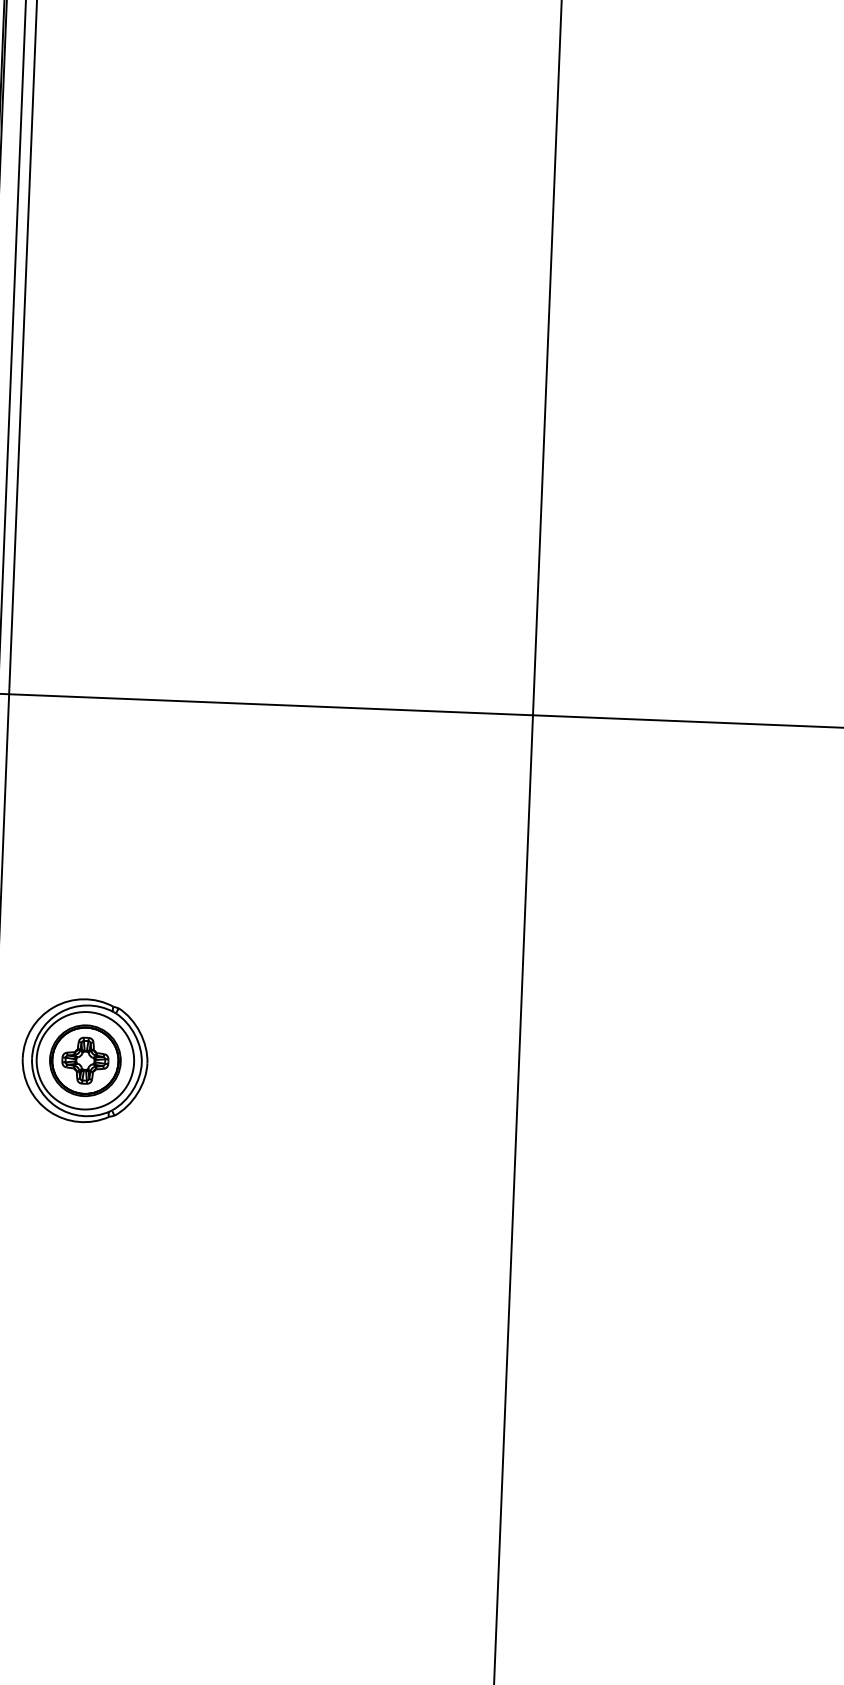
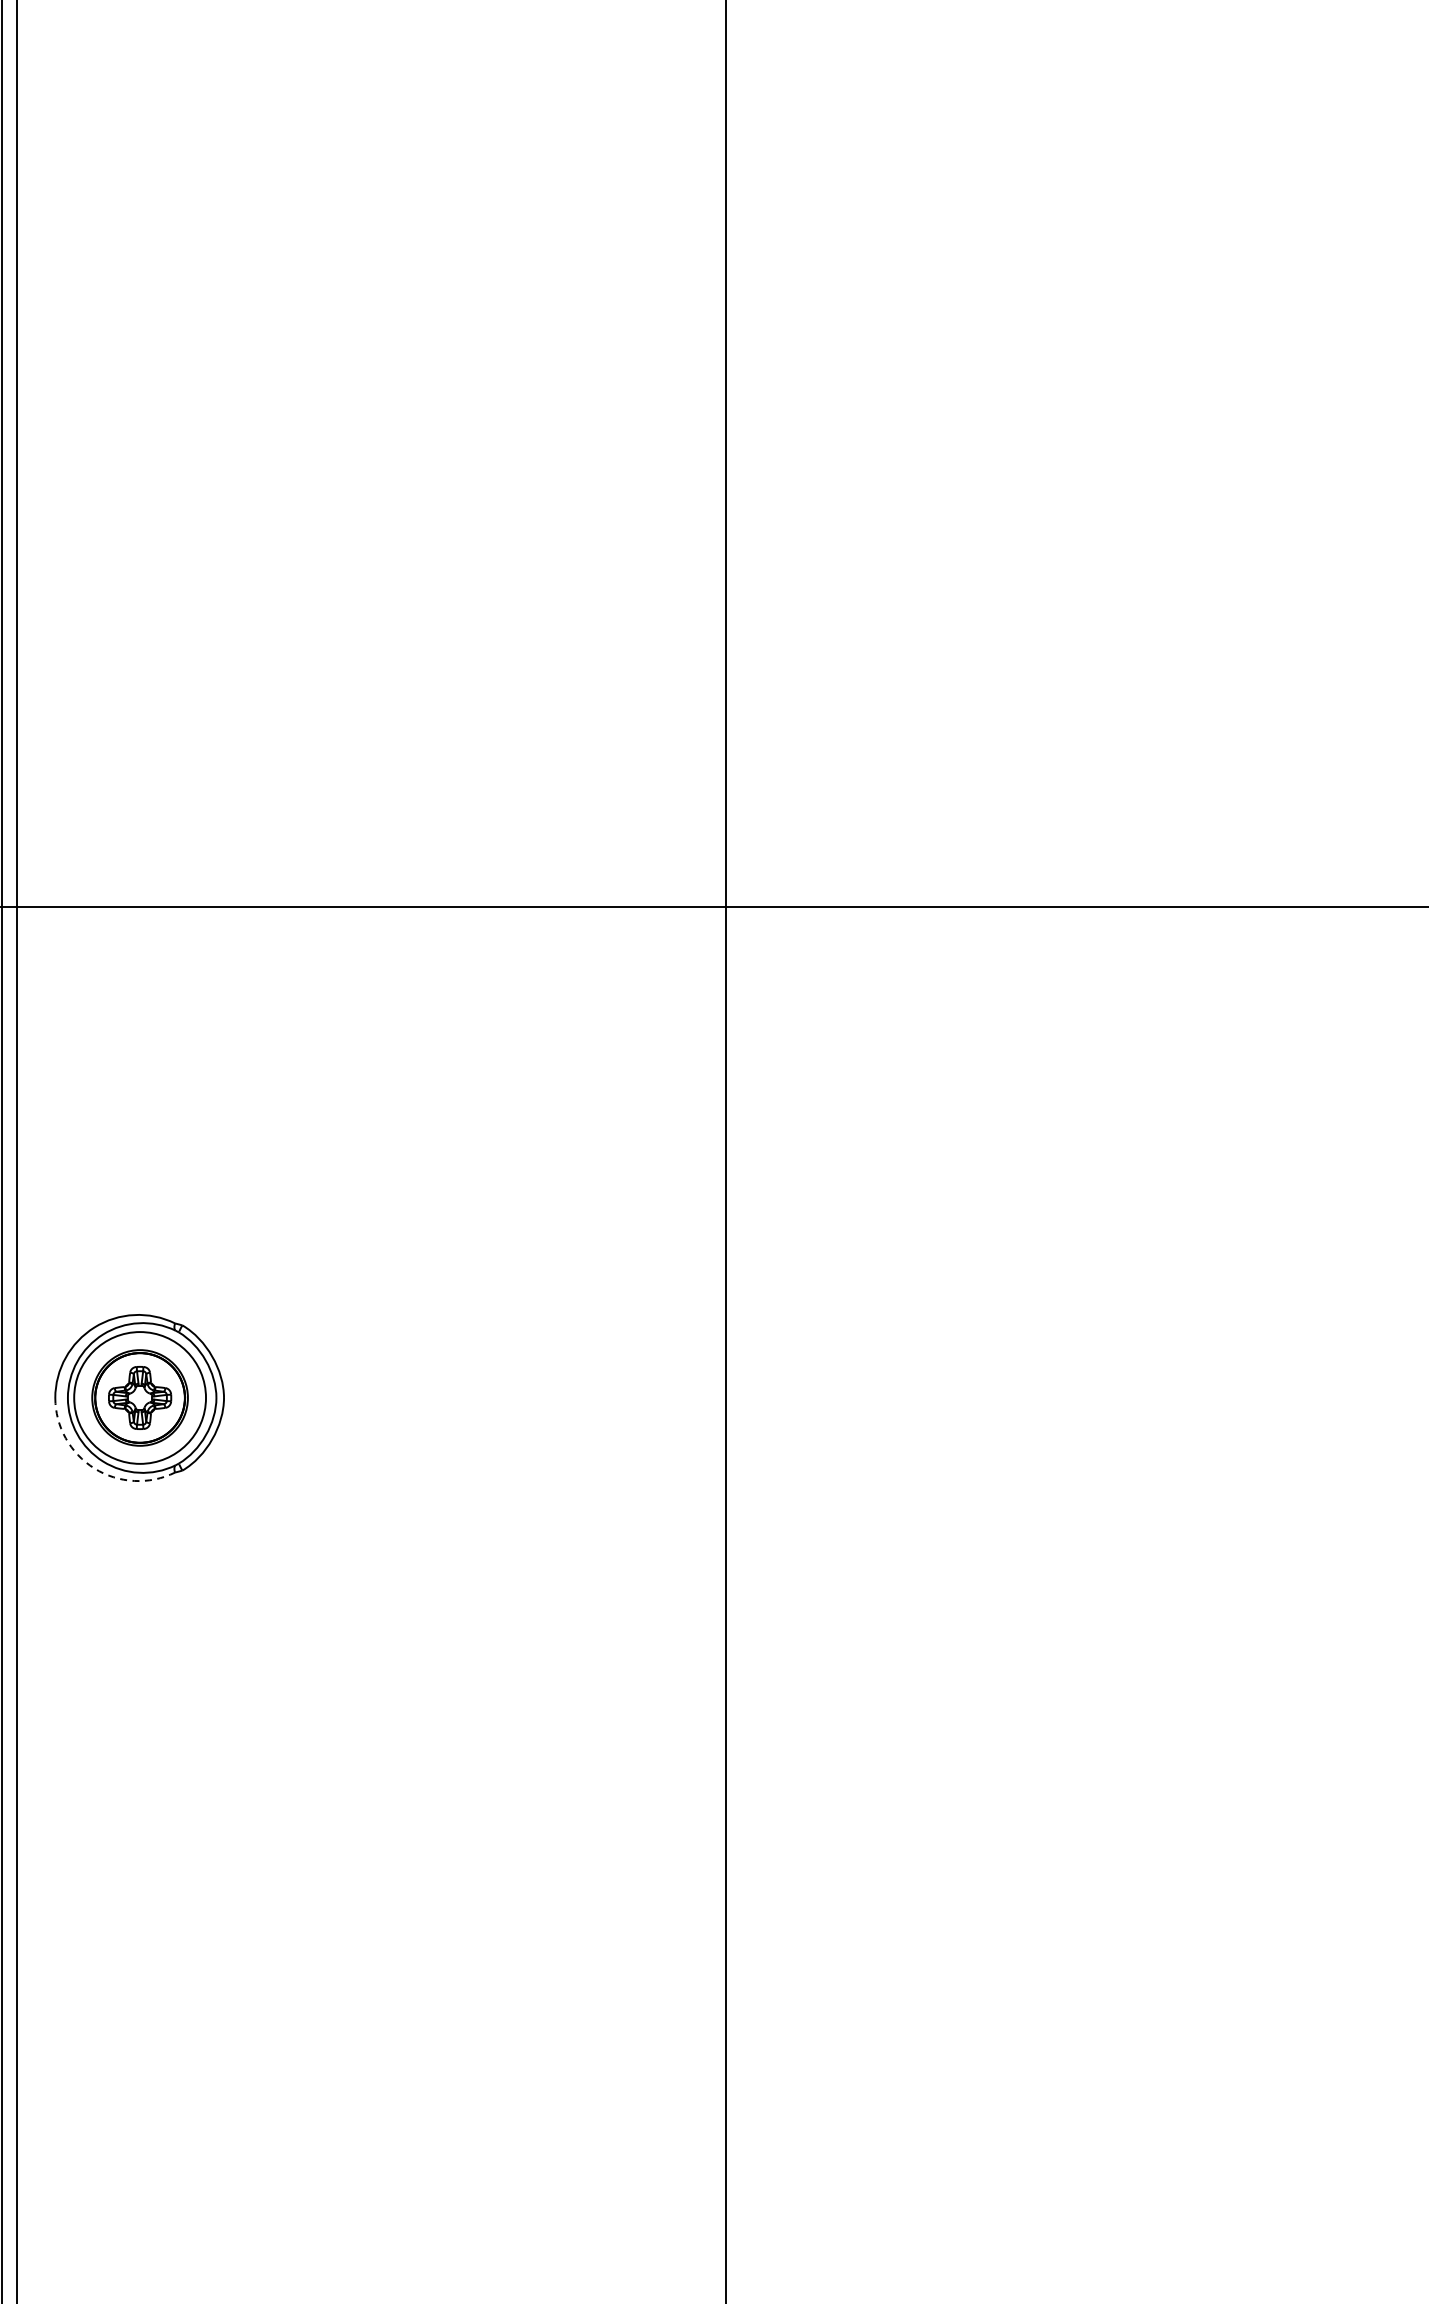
arc: (49, 1111) -> (94, 1468), solid -> dashed

